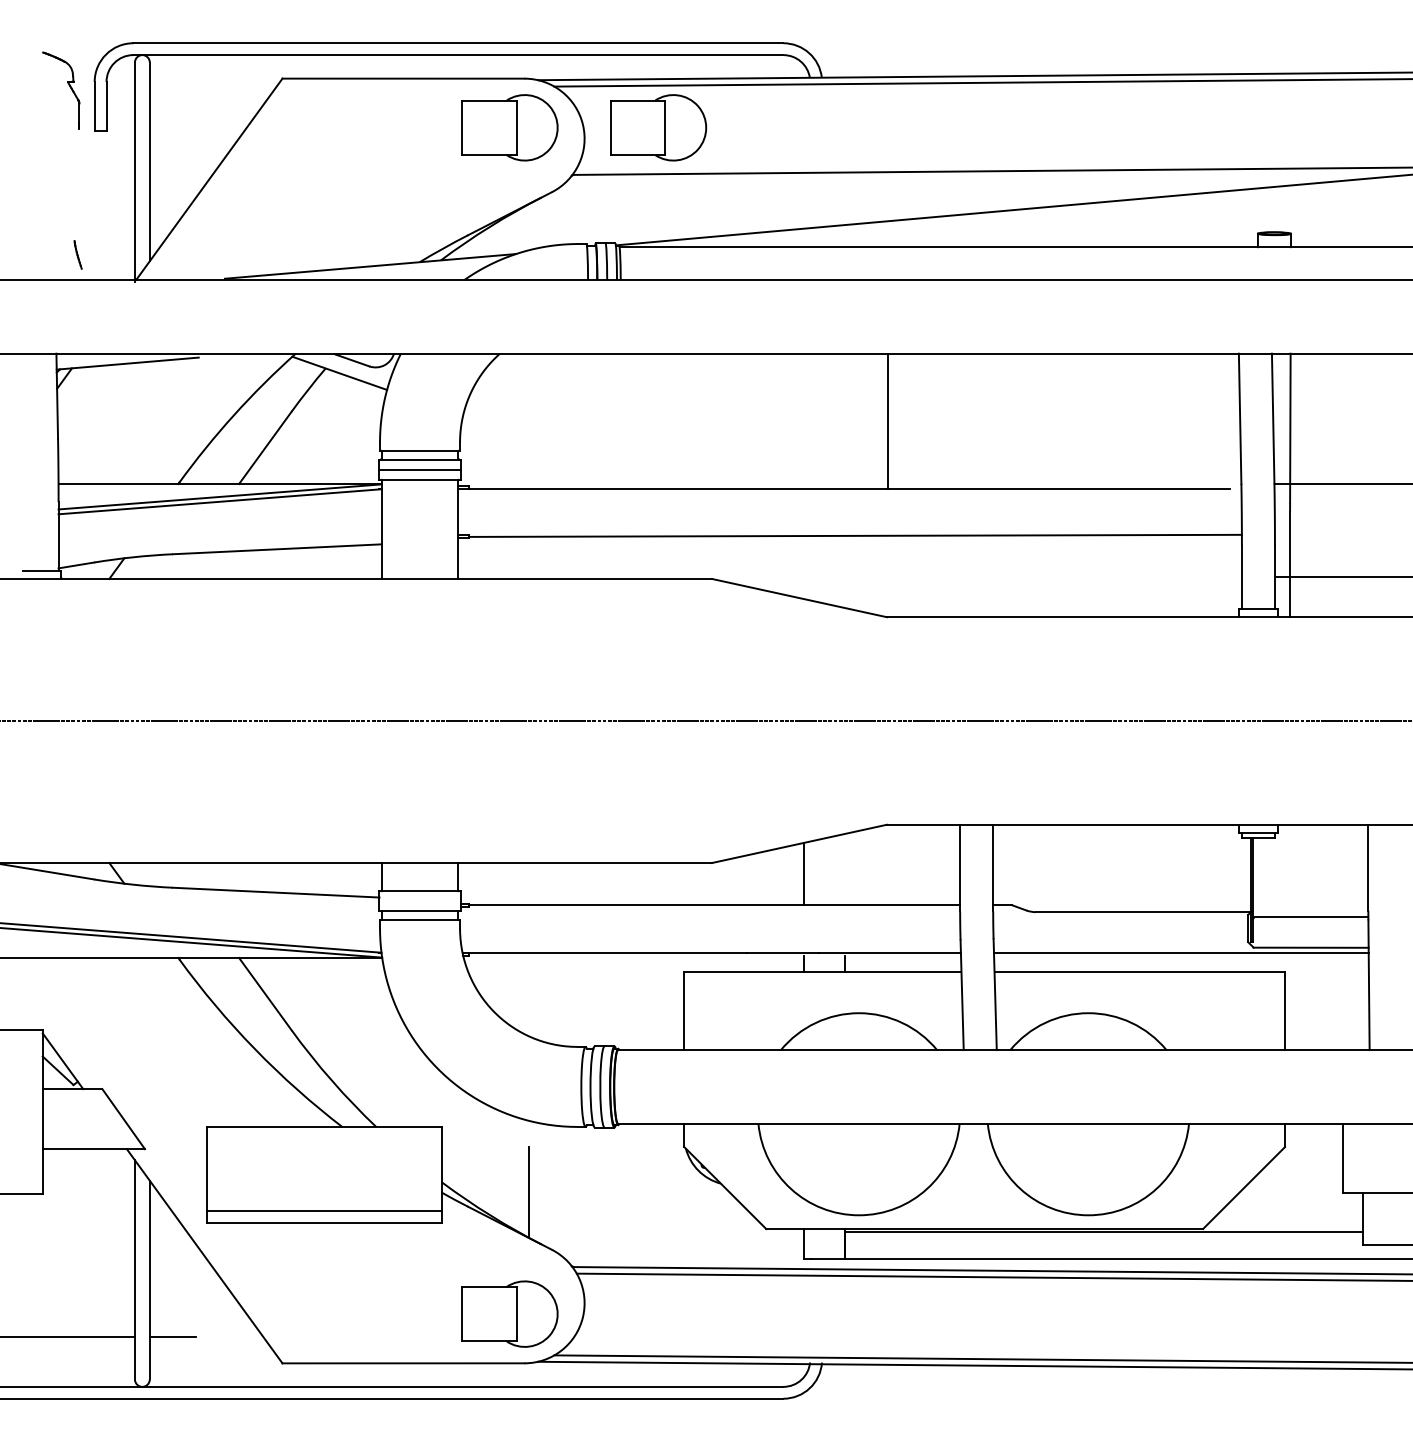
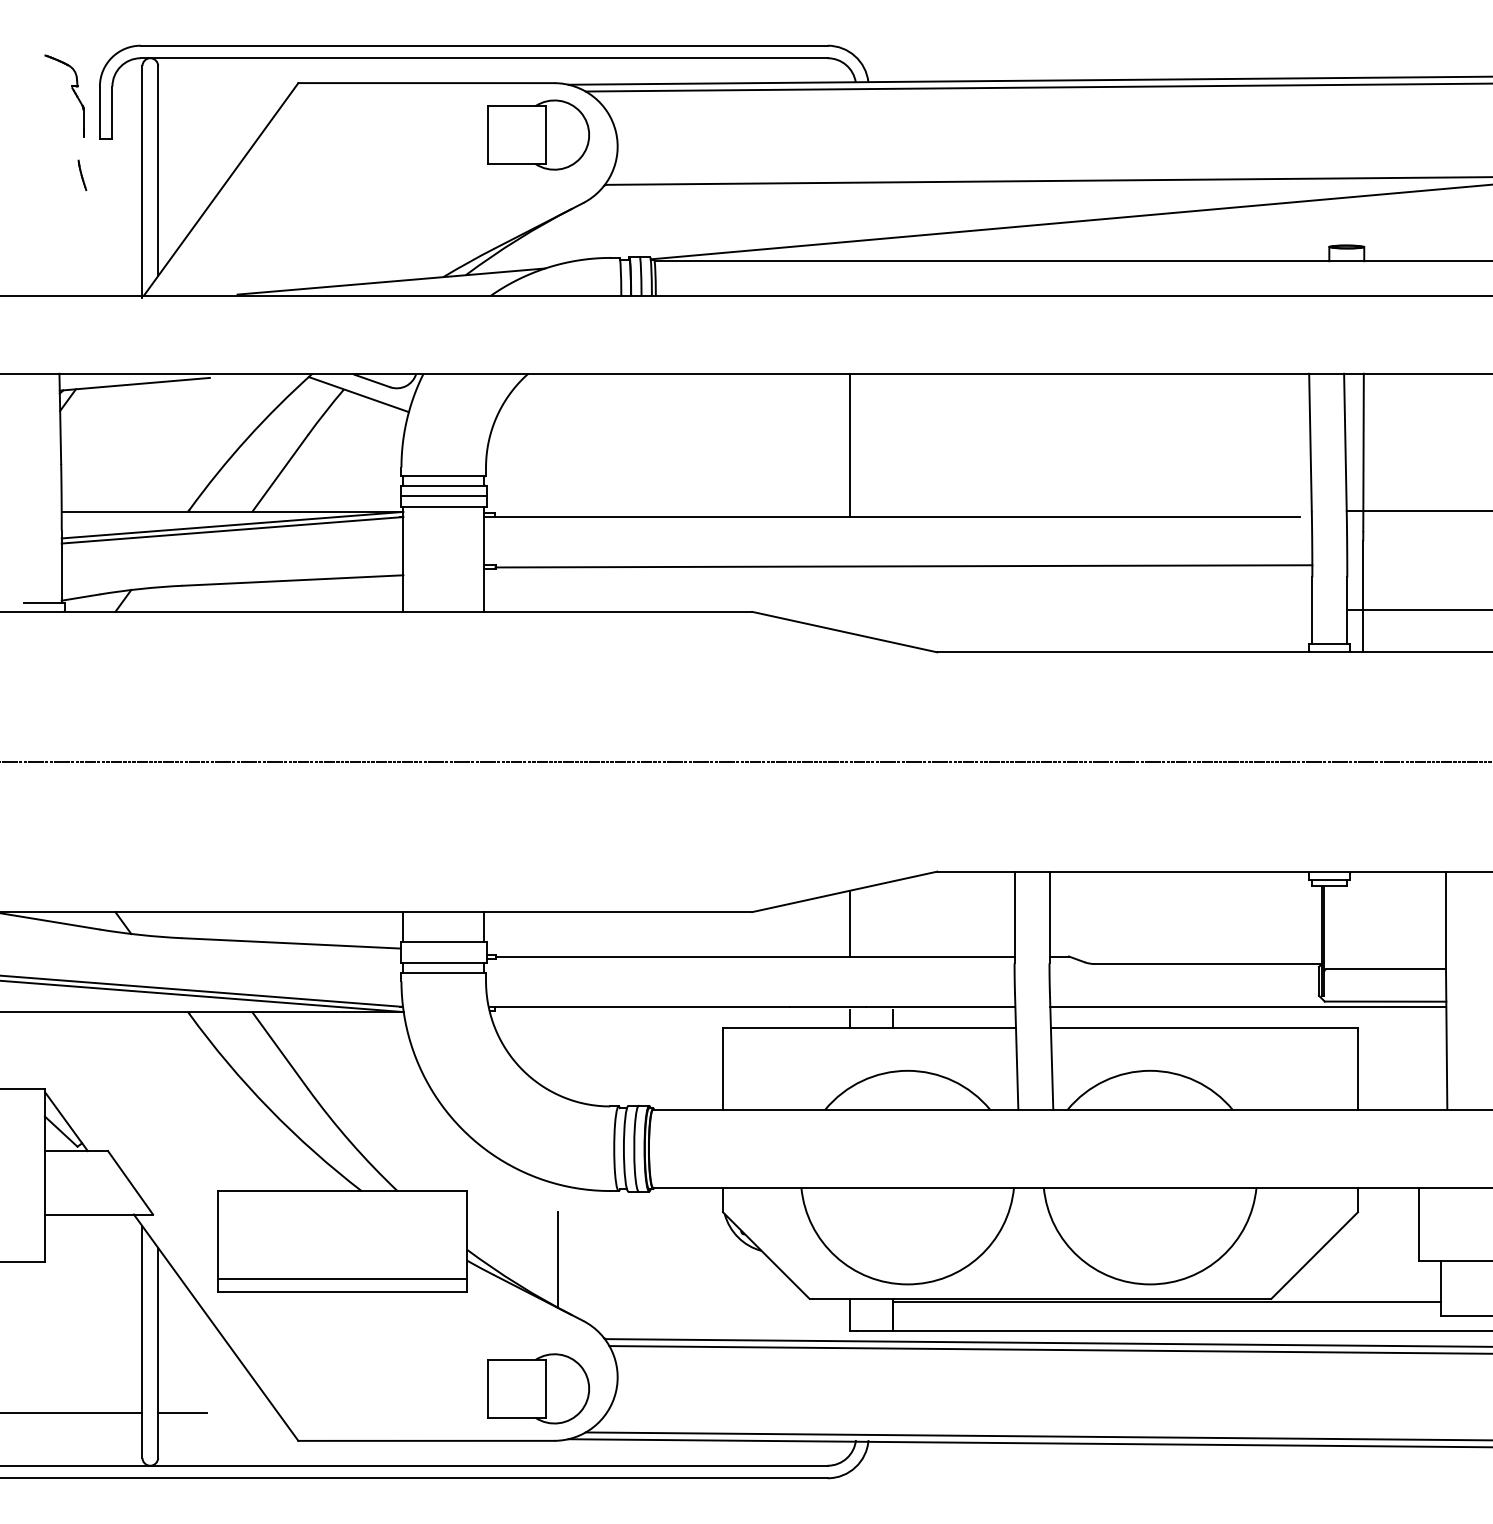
part: (658, 127) -> (695, 134), removed
line: (78, 254) -> (82, 174), moved
line: (887, 420) -> (849, 444), moved

